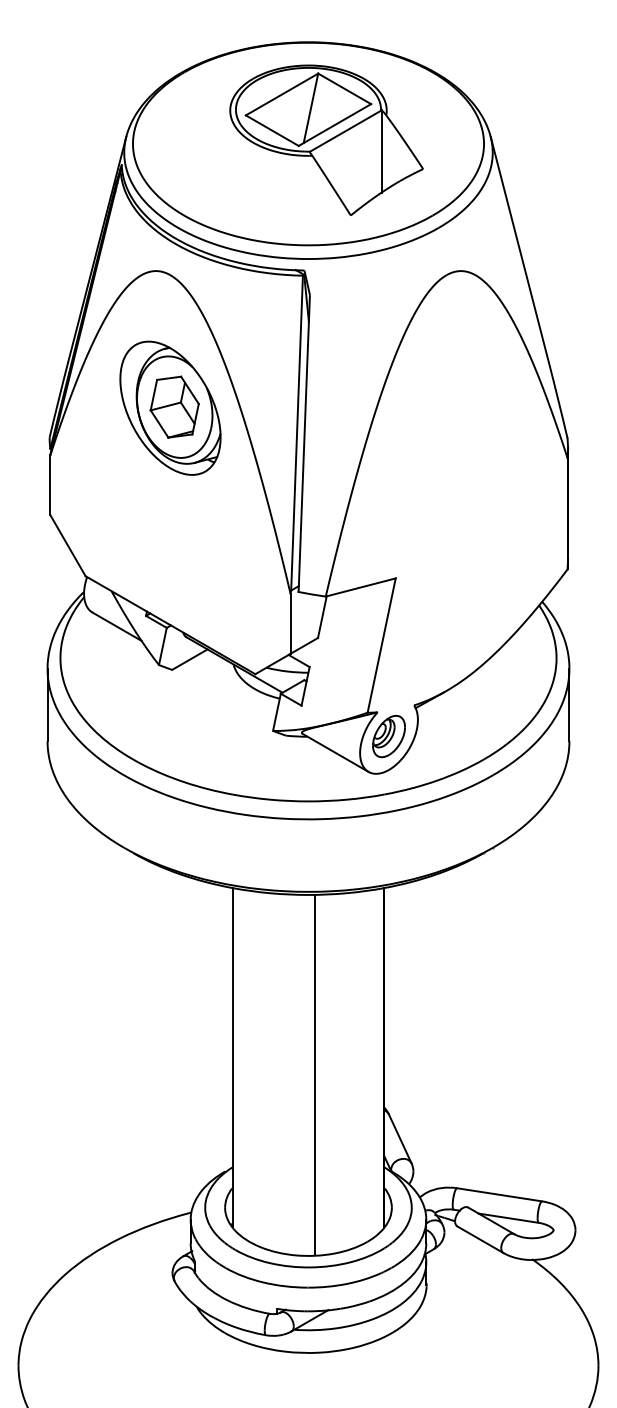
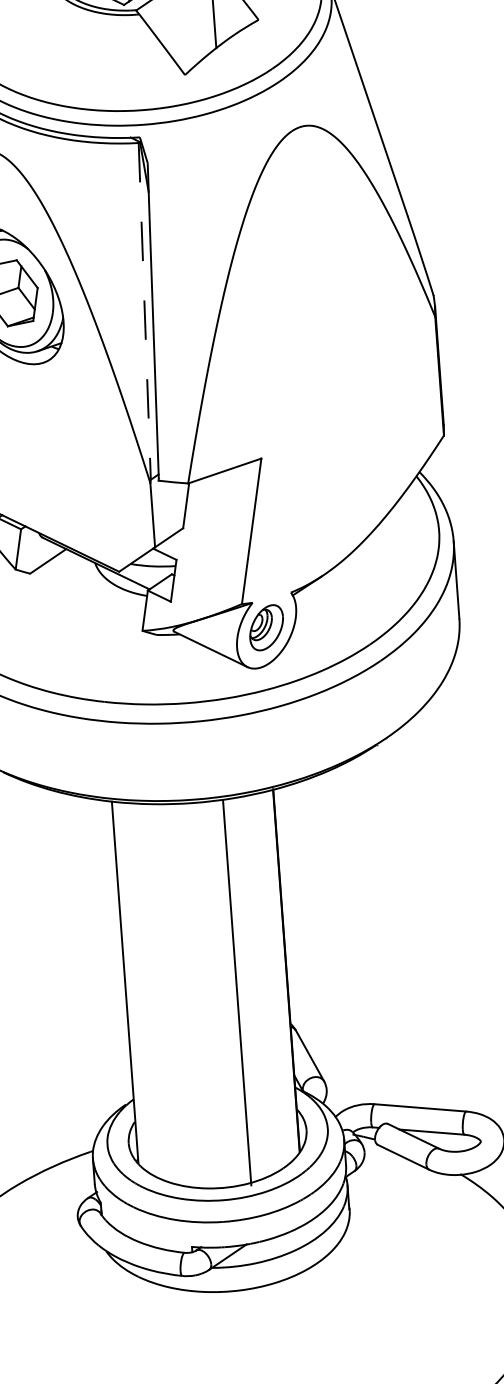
line: (297, 433) -> (145, 311), solid -> dashed
line: (314, 1074) -> (237, 992), moved

